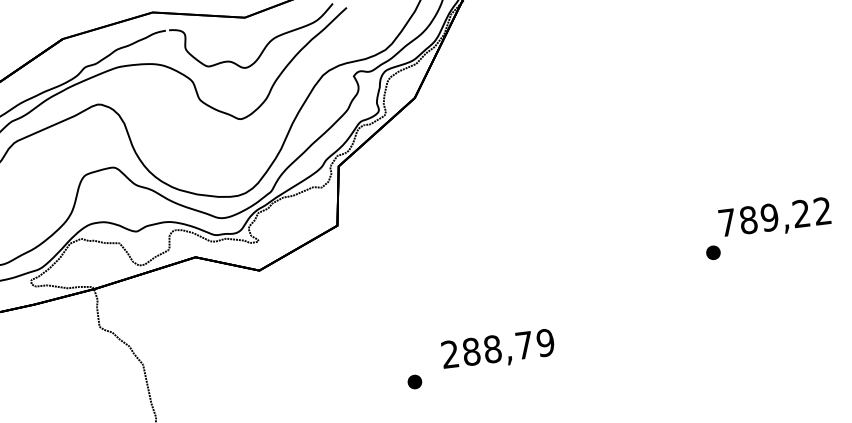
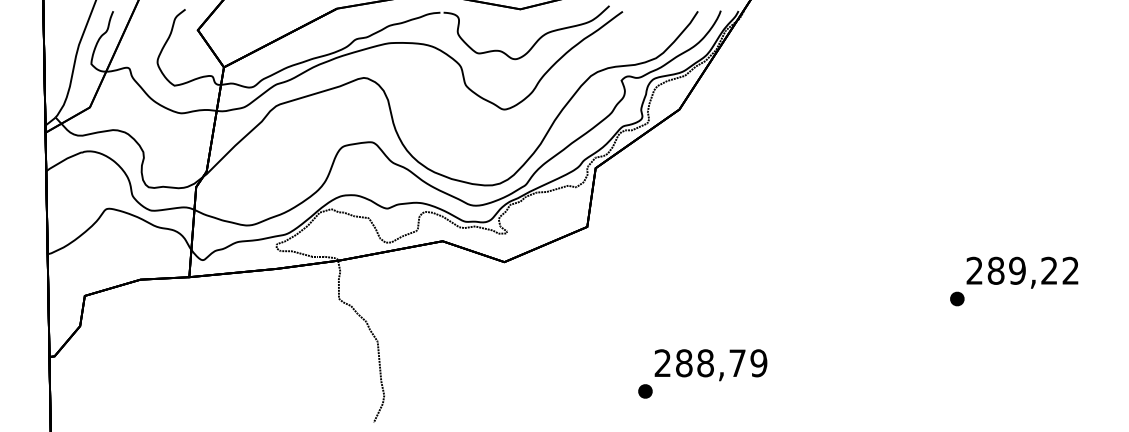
text: (727, 222) -> (974, 270), 789,22 -> 289,22
text: (497, 350) -> (710, 365), moved

